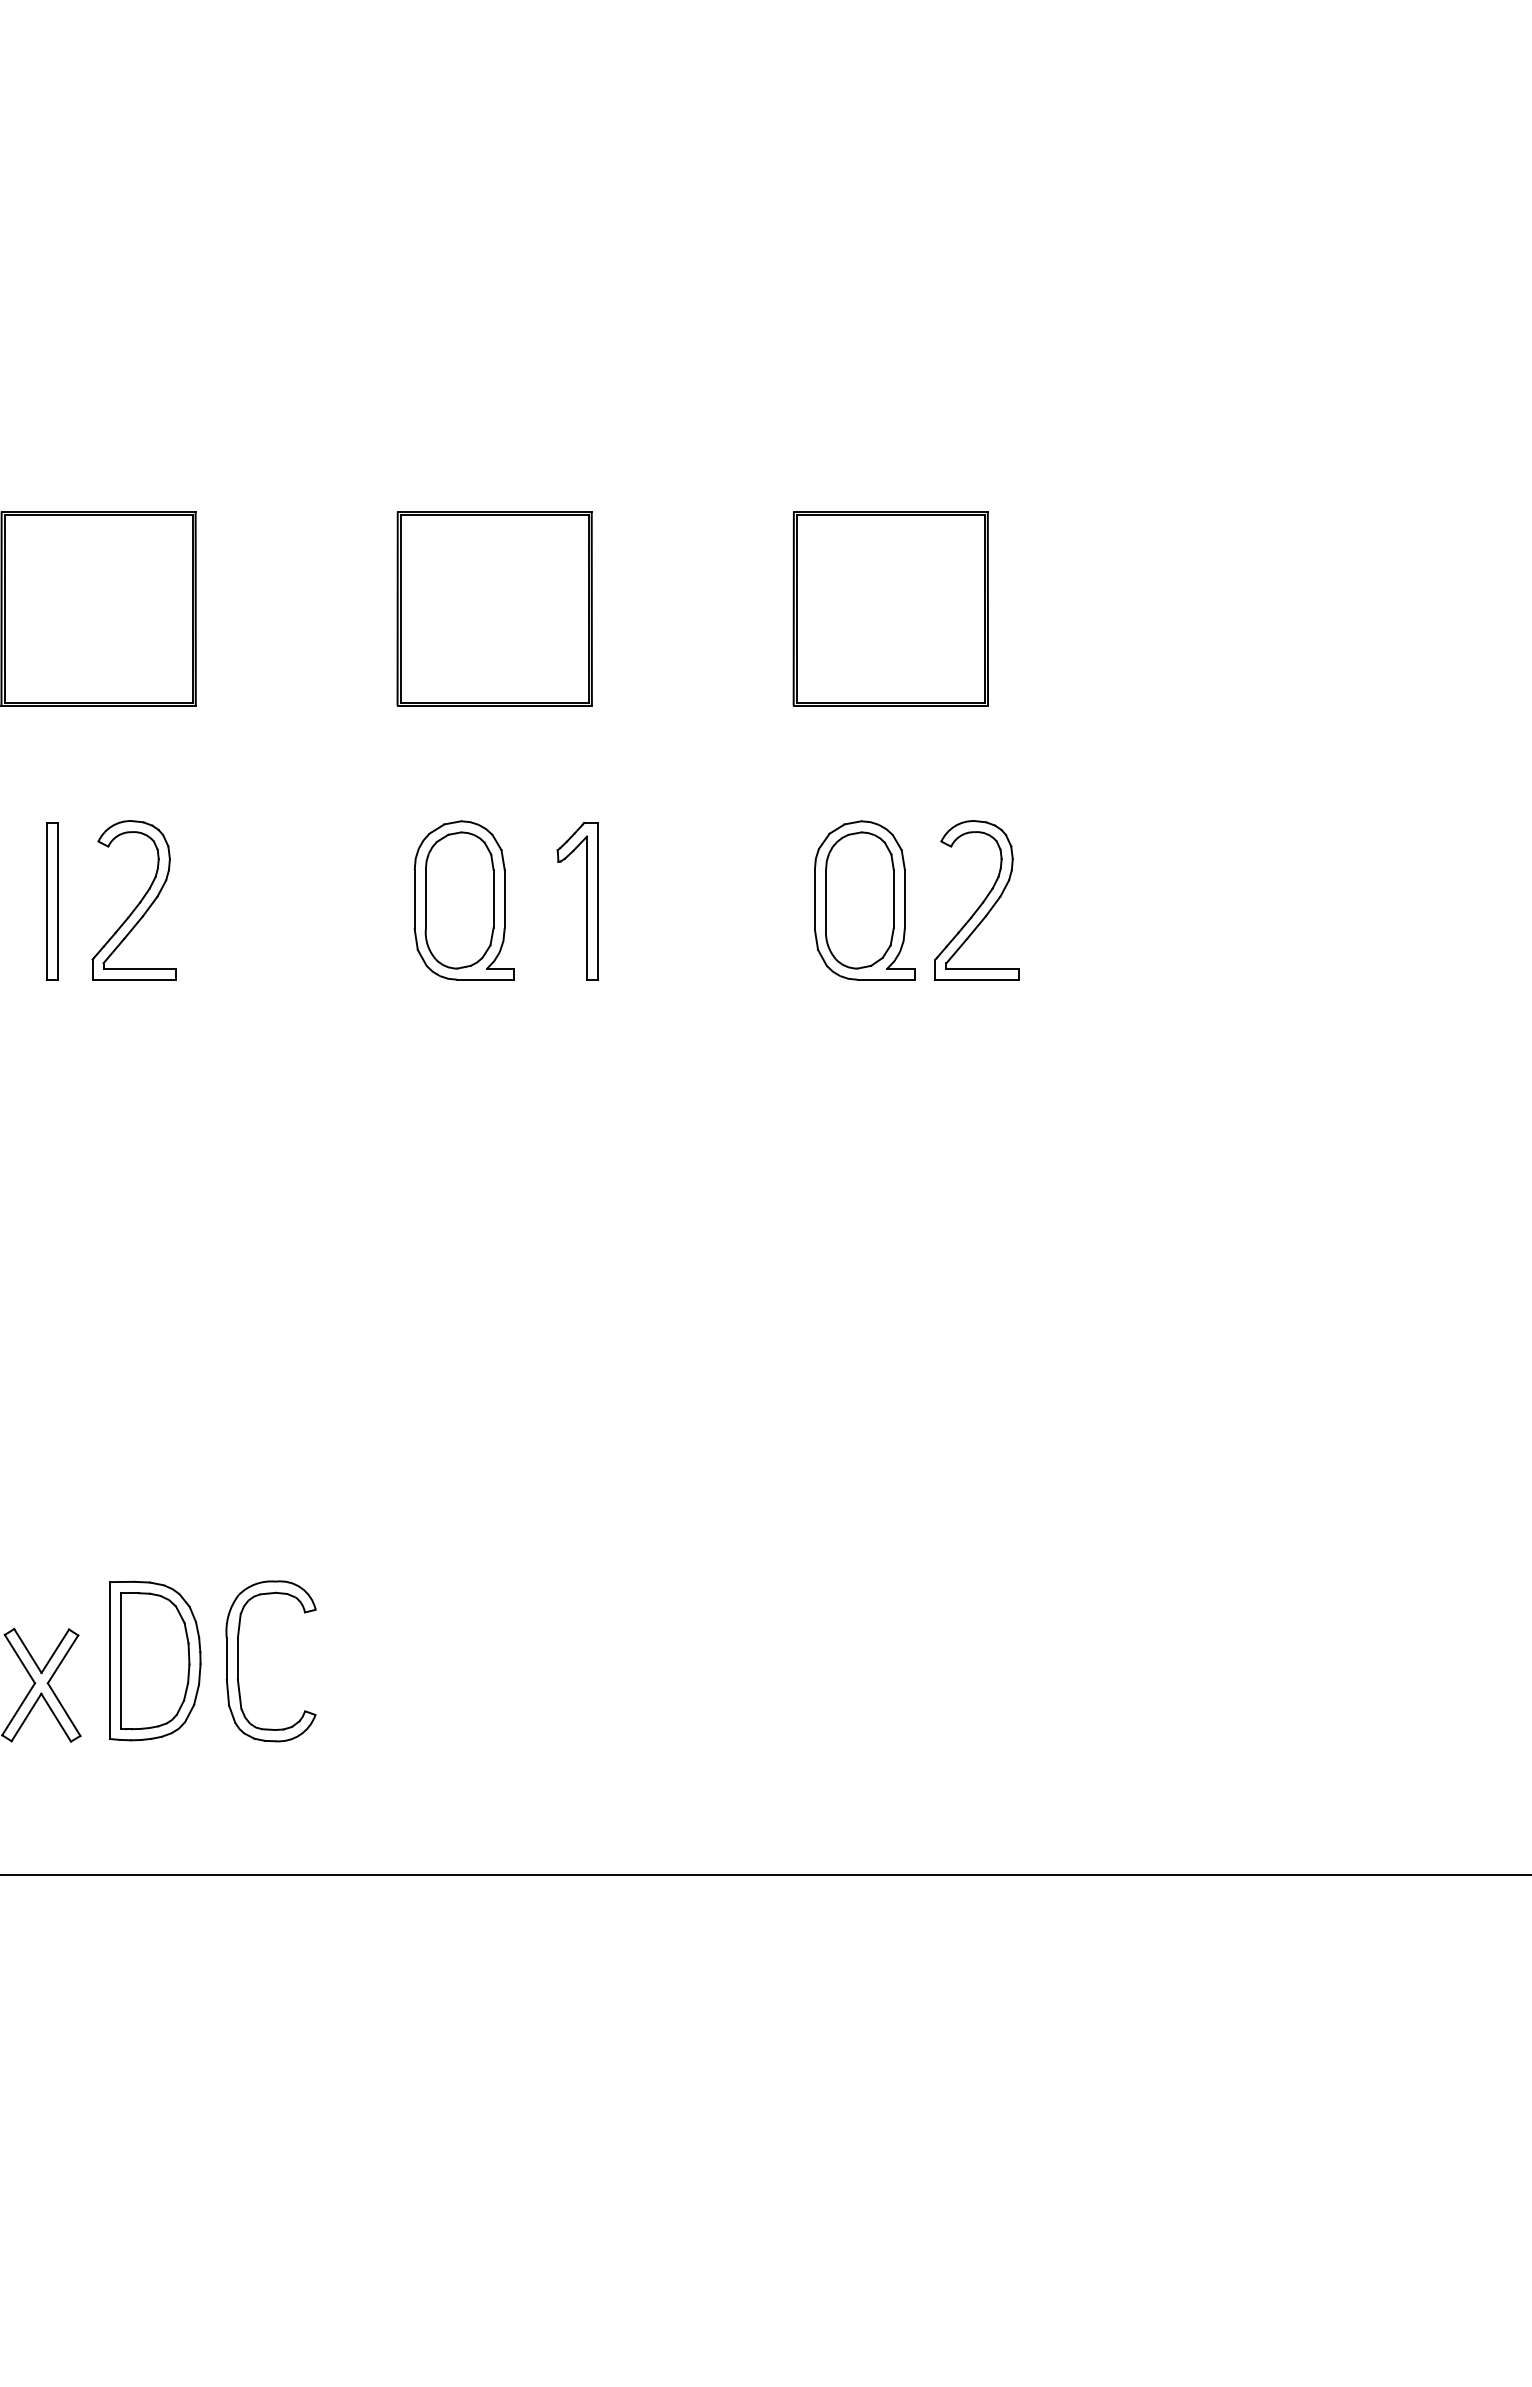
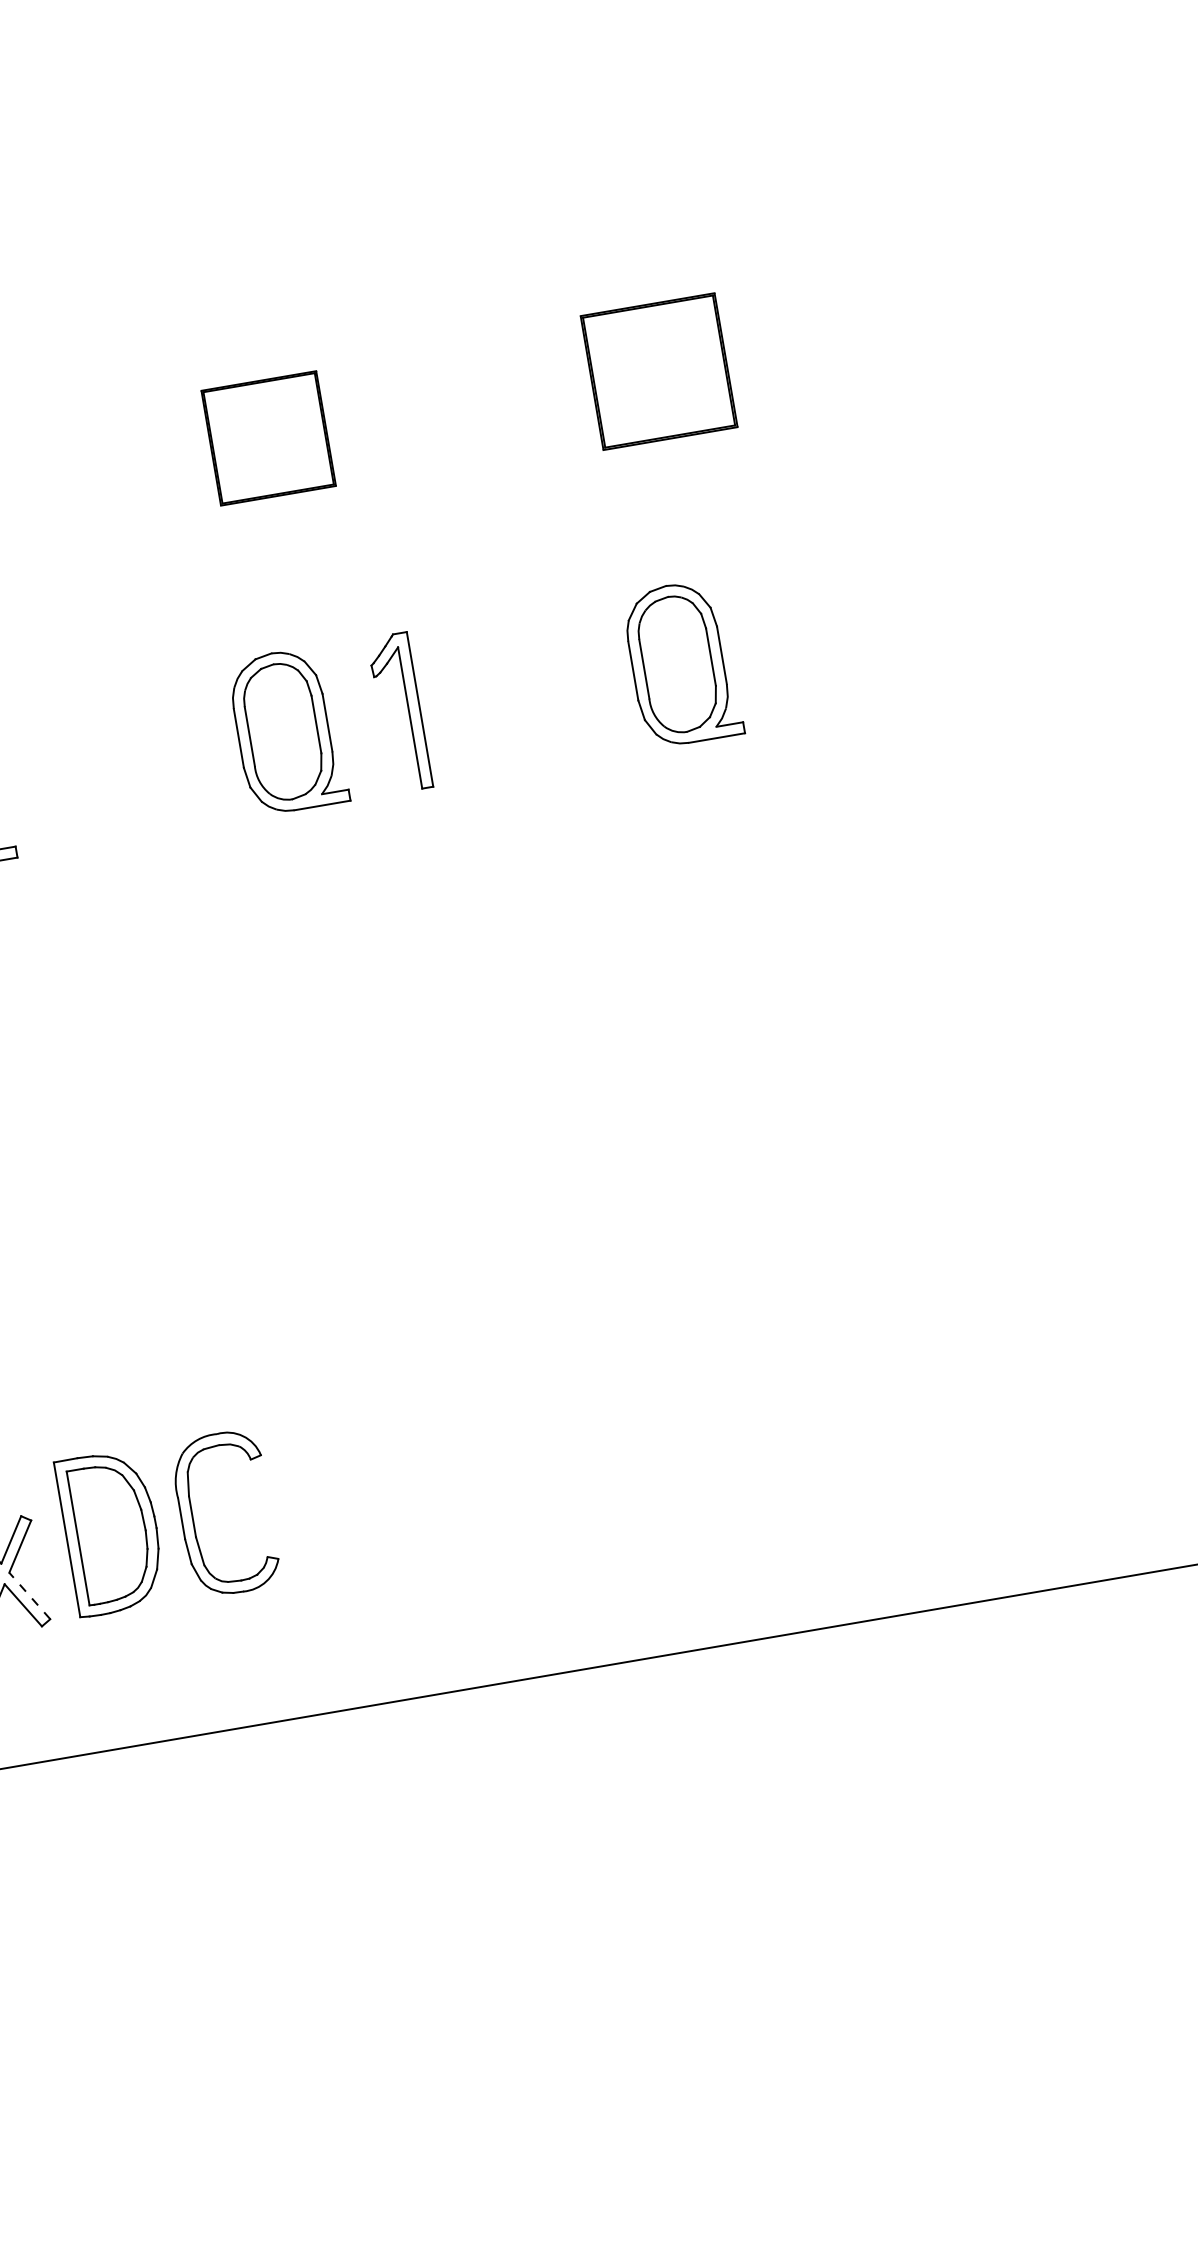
part: (494, 608) -> (268, 438), size x0.6
part: (890, 608) -> (658, 371), size x0.7
part: (976, 900) -> (792, 644), removed
line: (64, 1709) -> (30, 1595), solid -> dashed

